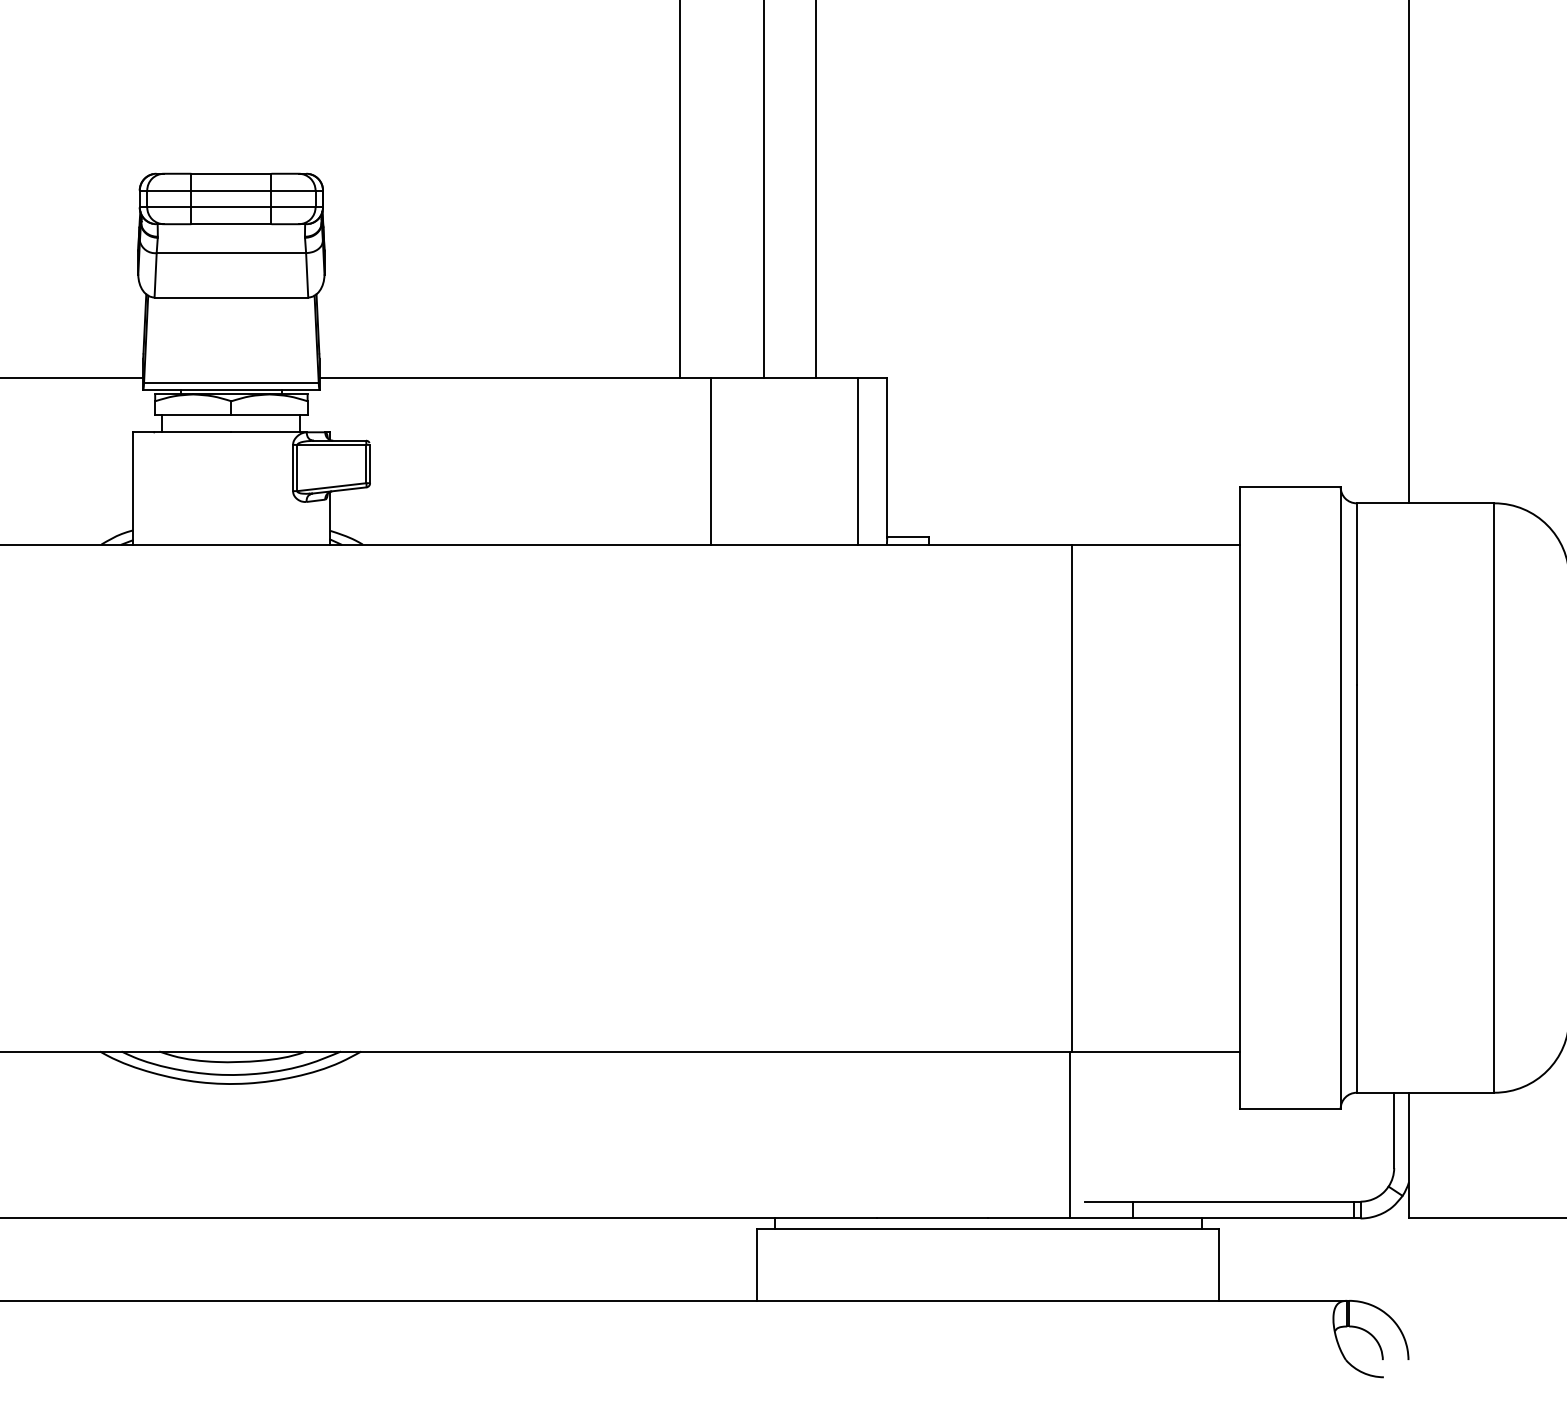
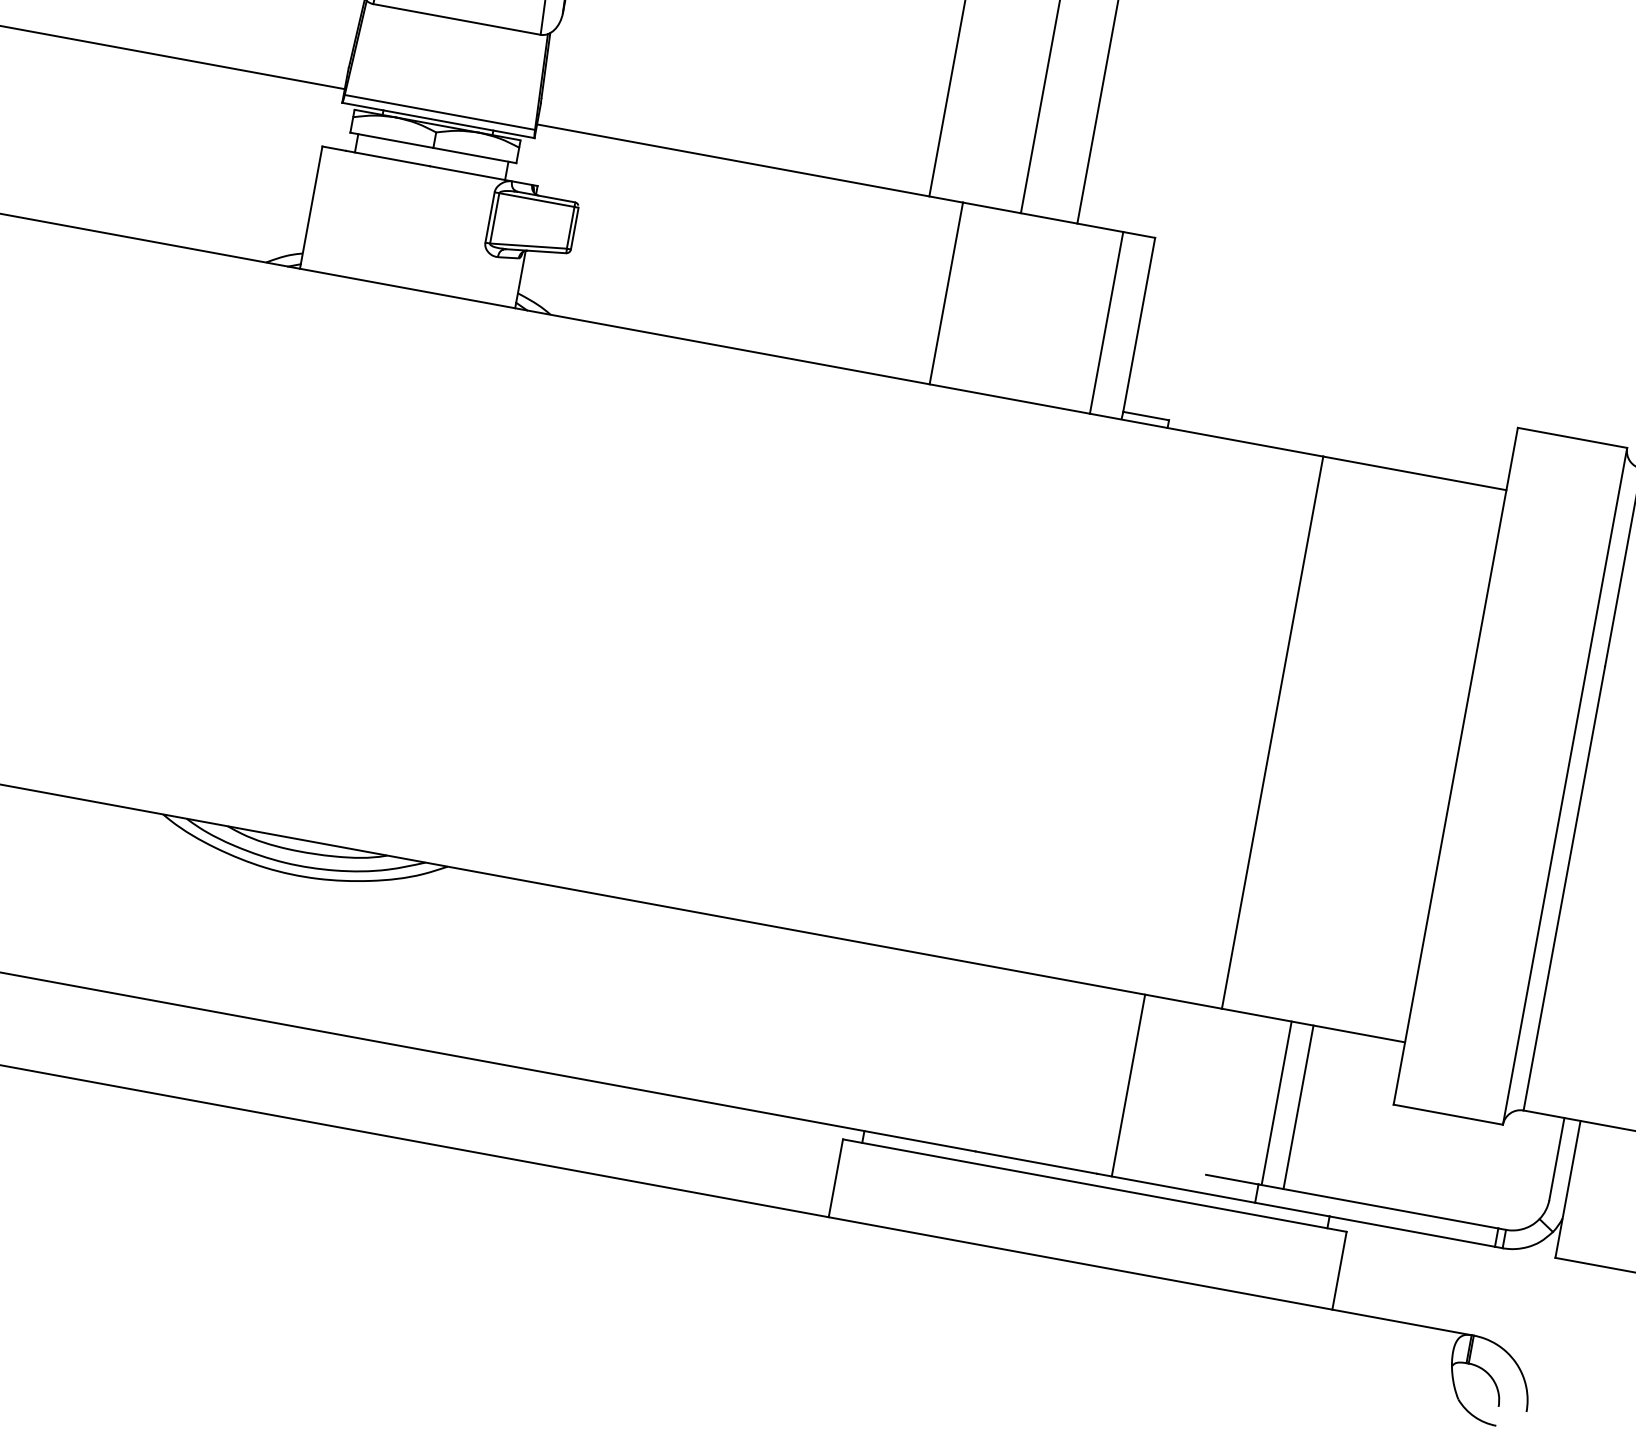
line: (1136, 1126) -> (1277, 1103), added
line: (1156, 1126) -> (1298, 1107), added
line: (1069, 1134) -> (1128, 1084), moved

